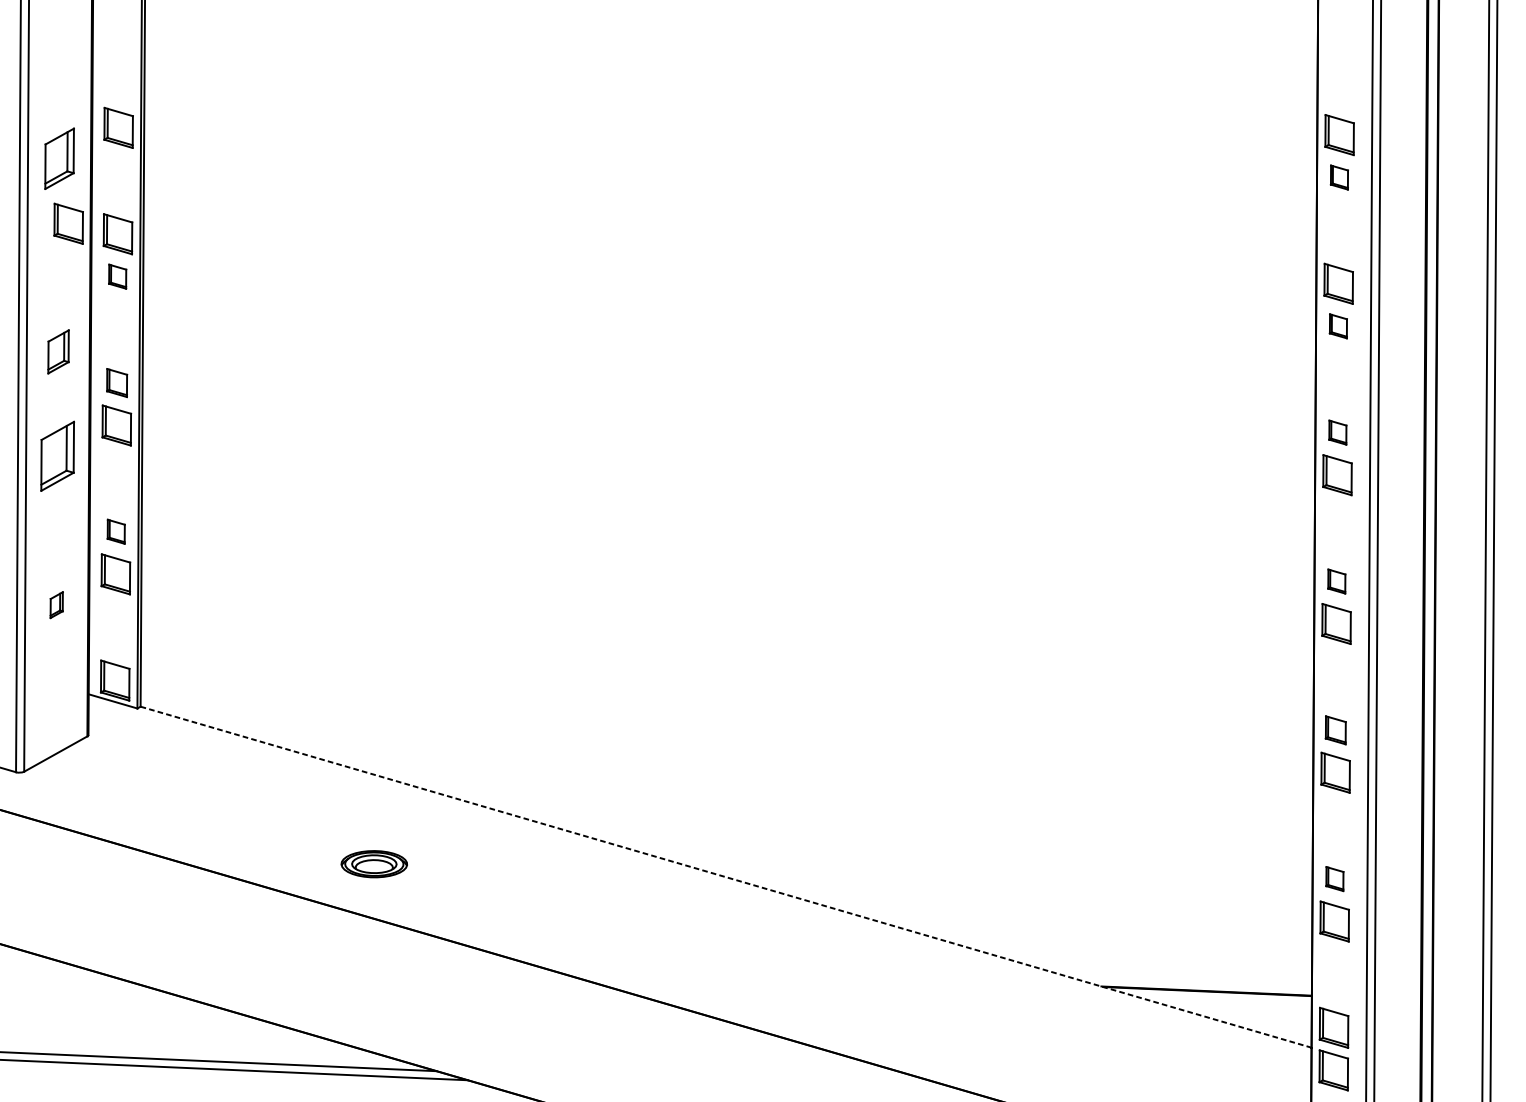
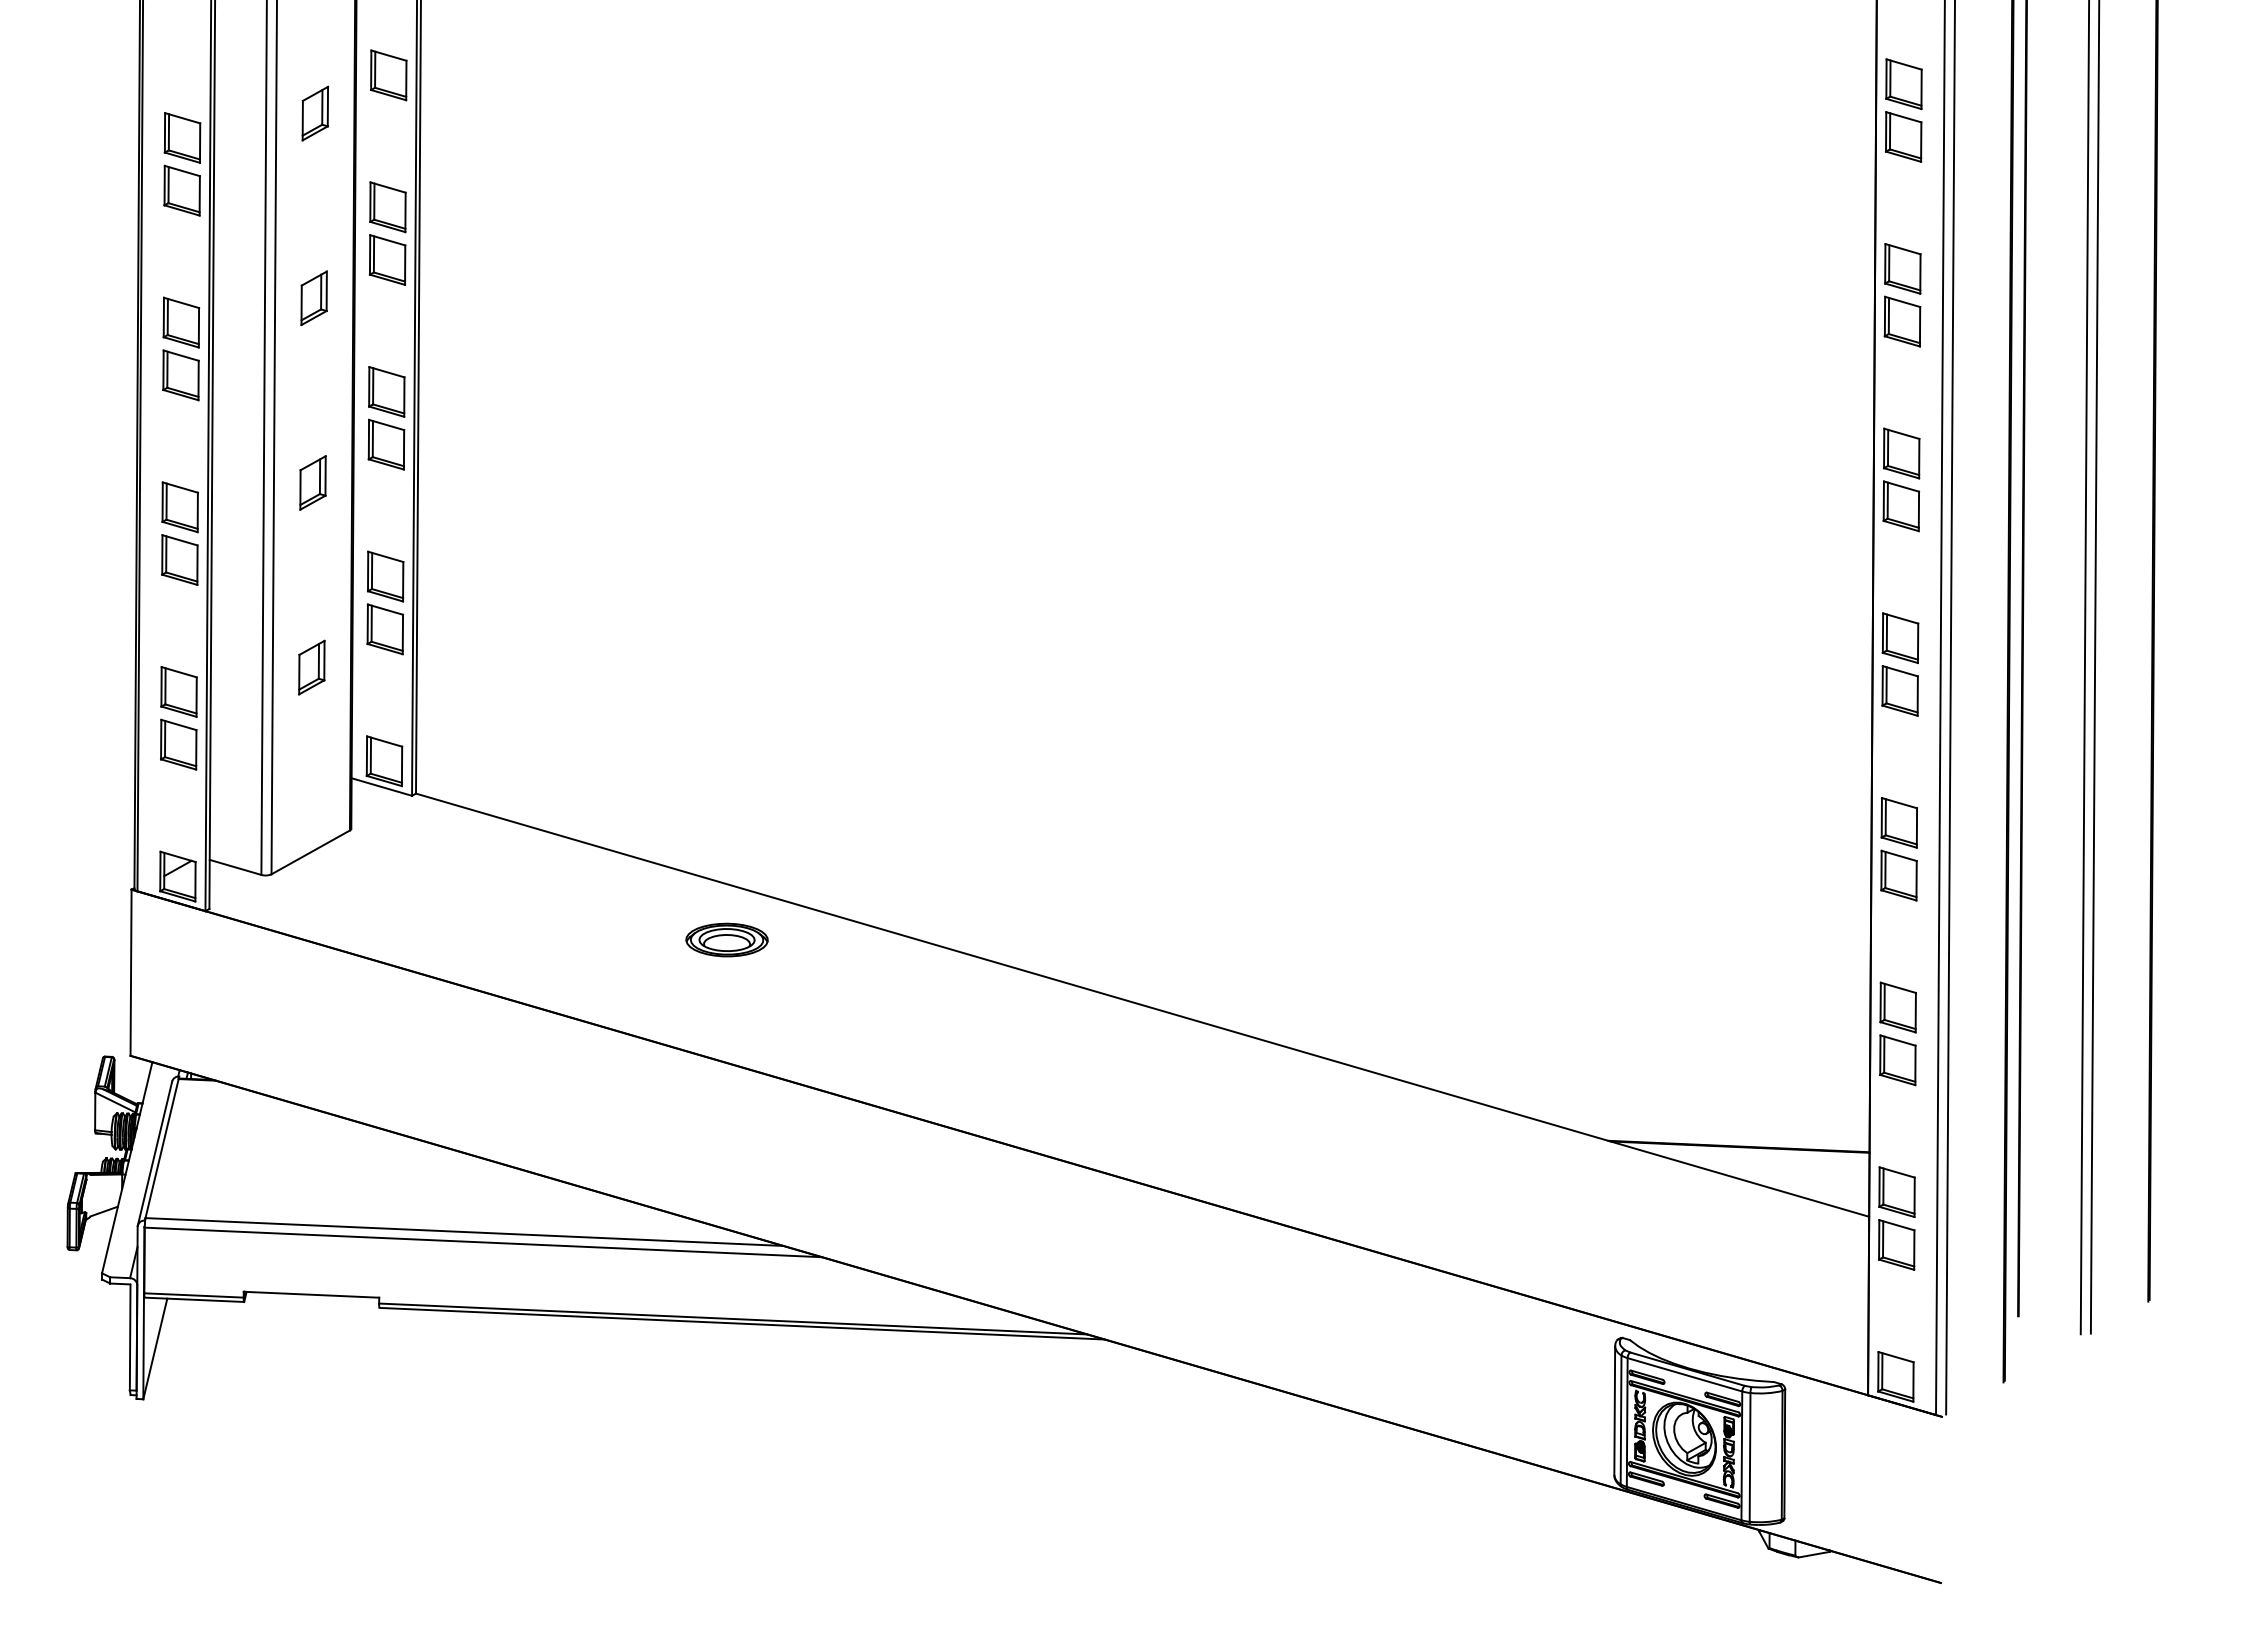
part: (58, 158) -> (314, 113), size x0.71
part: (1339, 177) -> (1903, 136), size x1.67
part: (68, 223) -> (326, 194), removed
part: (117, 276) -> (387, 259), size x1.67
part: (1338, 326) -> (1902, 321), size x1.67
part: (58, 352) -> (313, 298), moved
part: (116, 382) -> (386, 391), size x1.43
part: (1337, 432) -> (1901, 453), size x1.67
part: (57, 456) -> (312, 482), size x0.62
part: (116, 531) -> (385, 576), size x1.67
part: (1336, 581) -> (1900, 638), size x1.67
part: (56, 605) -> (311, 667), size x1.67
part: (1335, 729) -> (1898, 822), size x1.43
part: (373, 863) -> (726, 939), moved
line: (726, 877) -> (1142, 1005), dashed -> solid
part: (1334, 879) -> (1897, 1007), size x1.67

